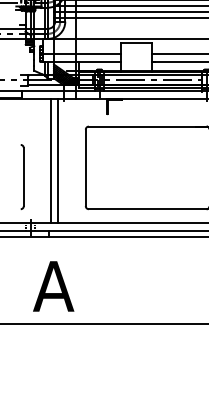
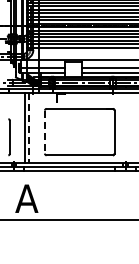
line: (58, 161) -> (29, 128), solid -> dashed
line: (85, 168) -> (44, 132), solid -> dashed

